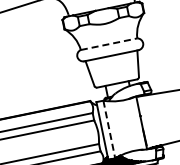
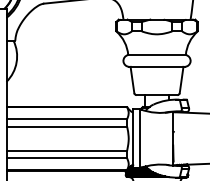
line: (109, 44) -> (157, 55), dashed -> solid
line: (109, 129) -> (140, 138), dashed -> solid

